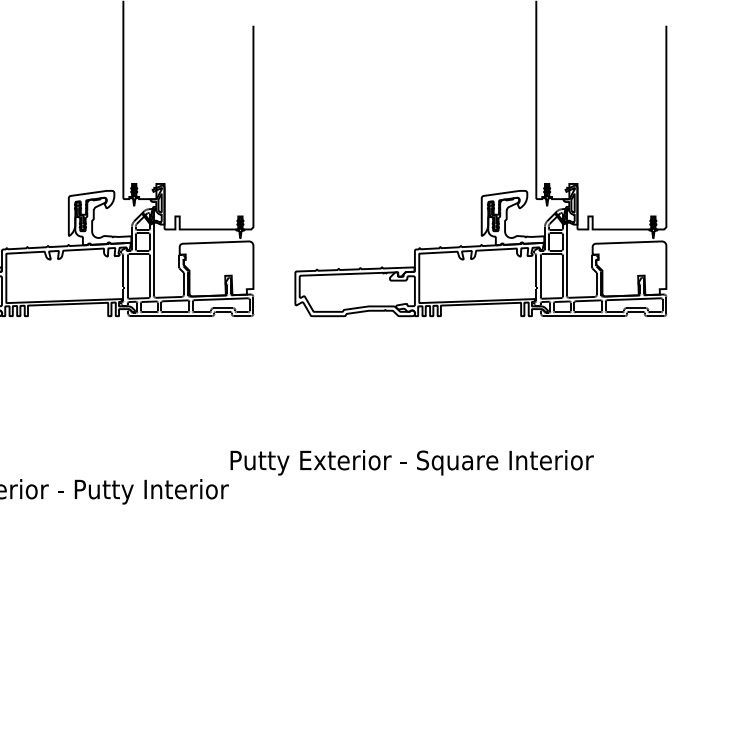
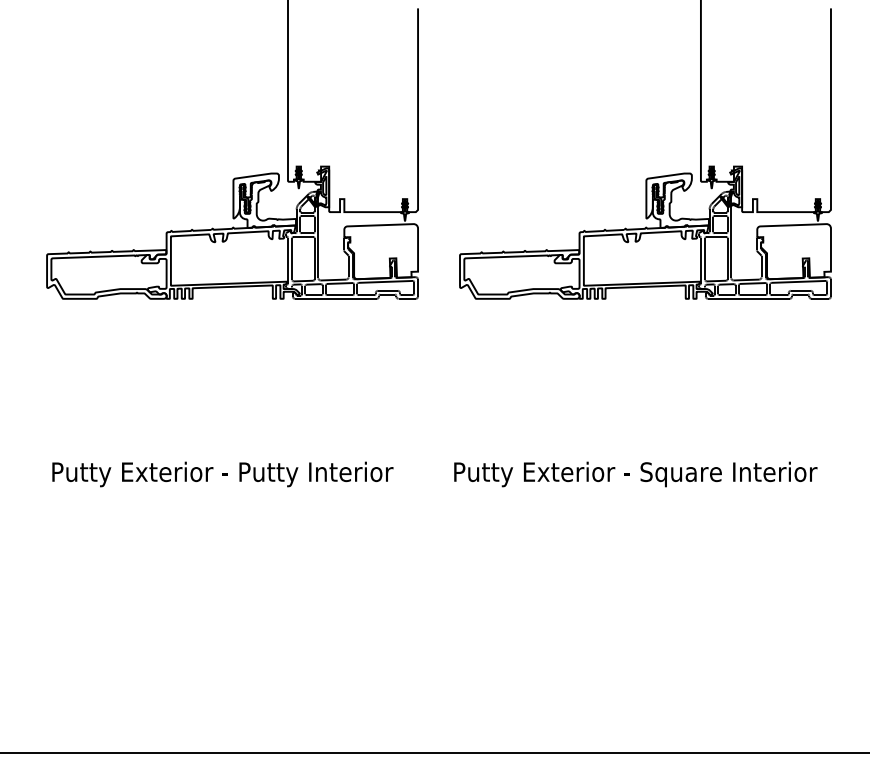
text: (411, 462) -> (635, 474), moved

